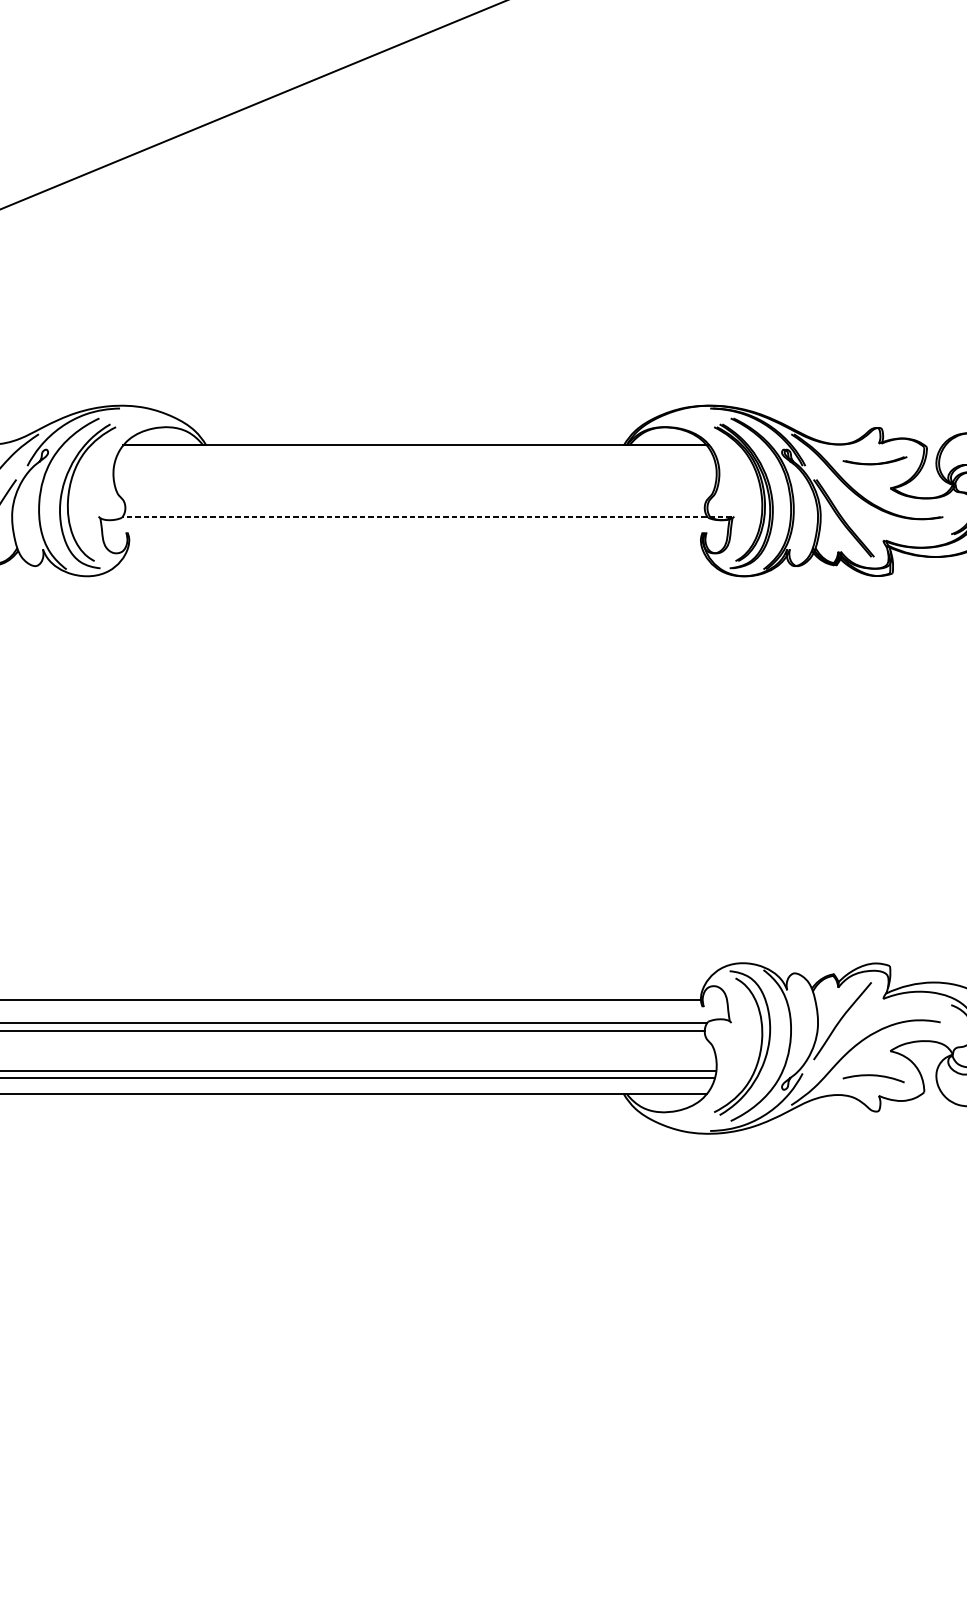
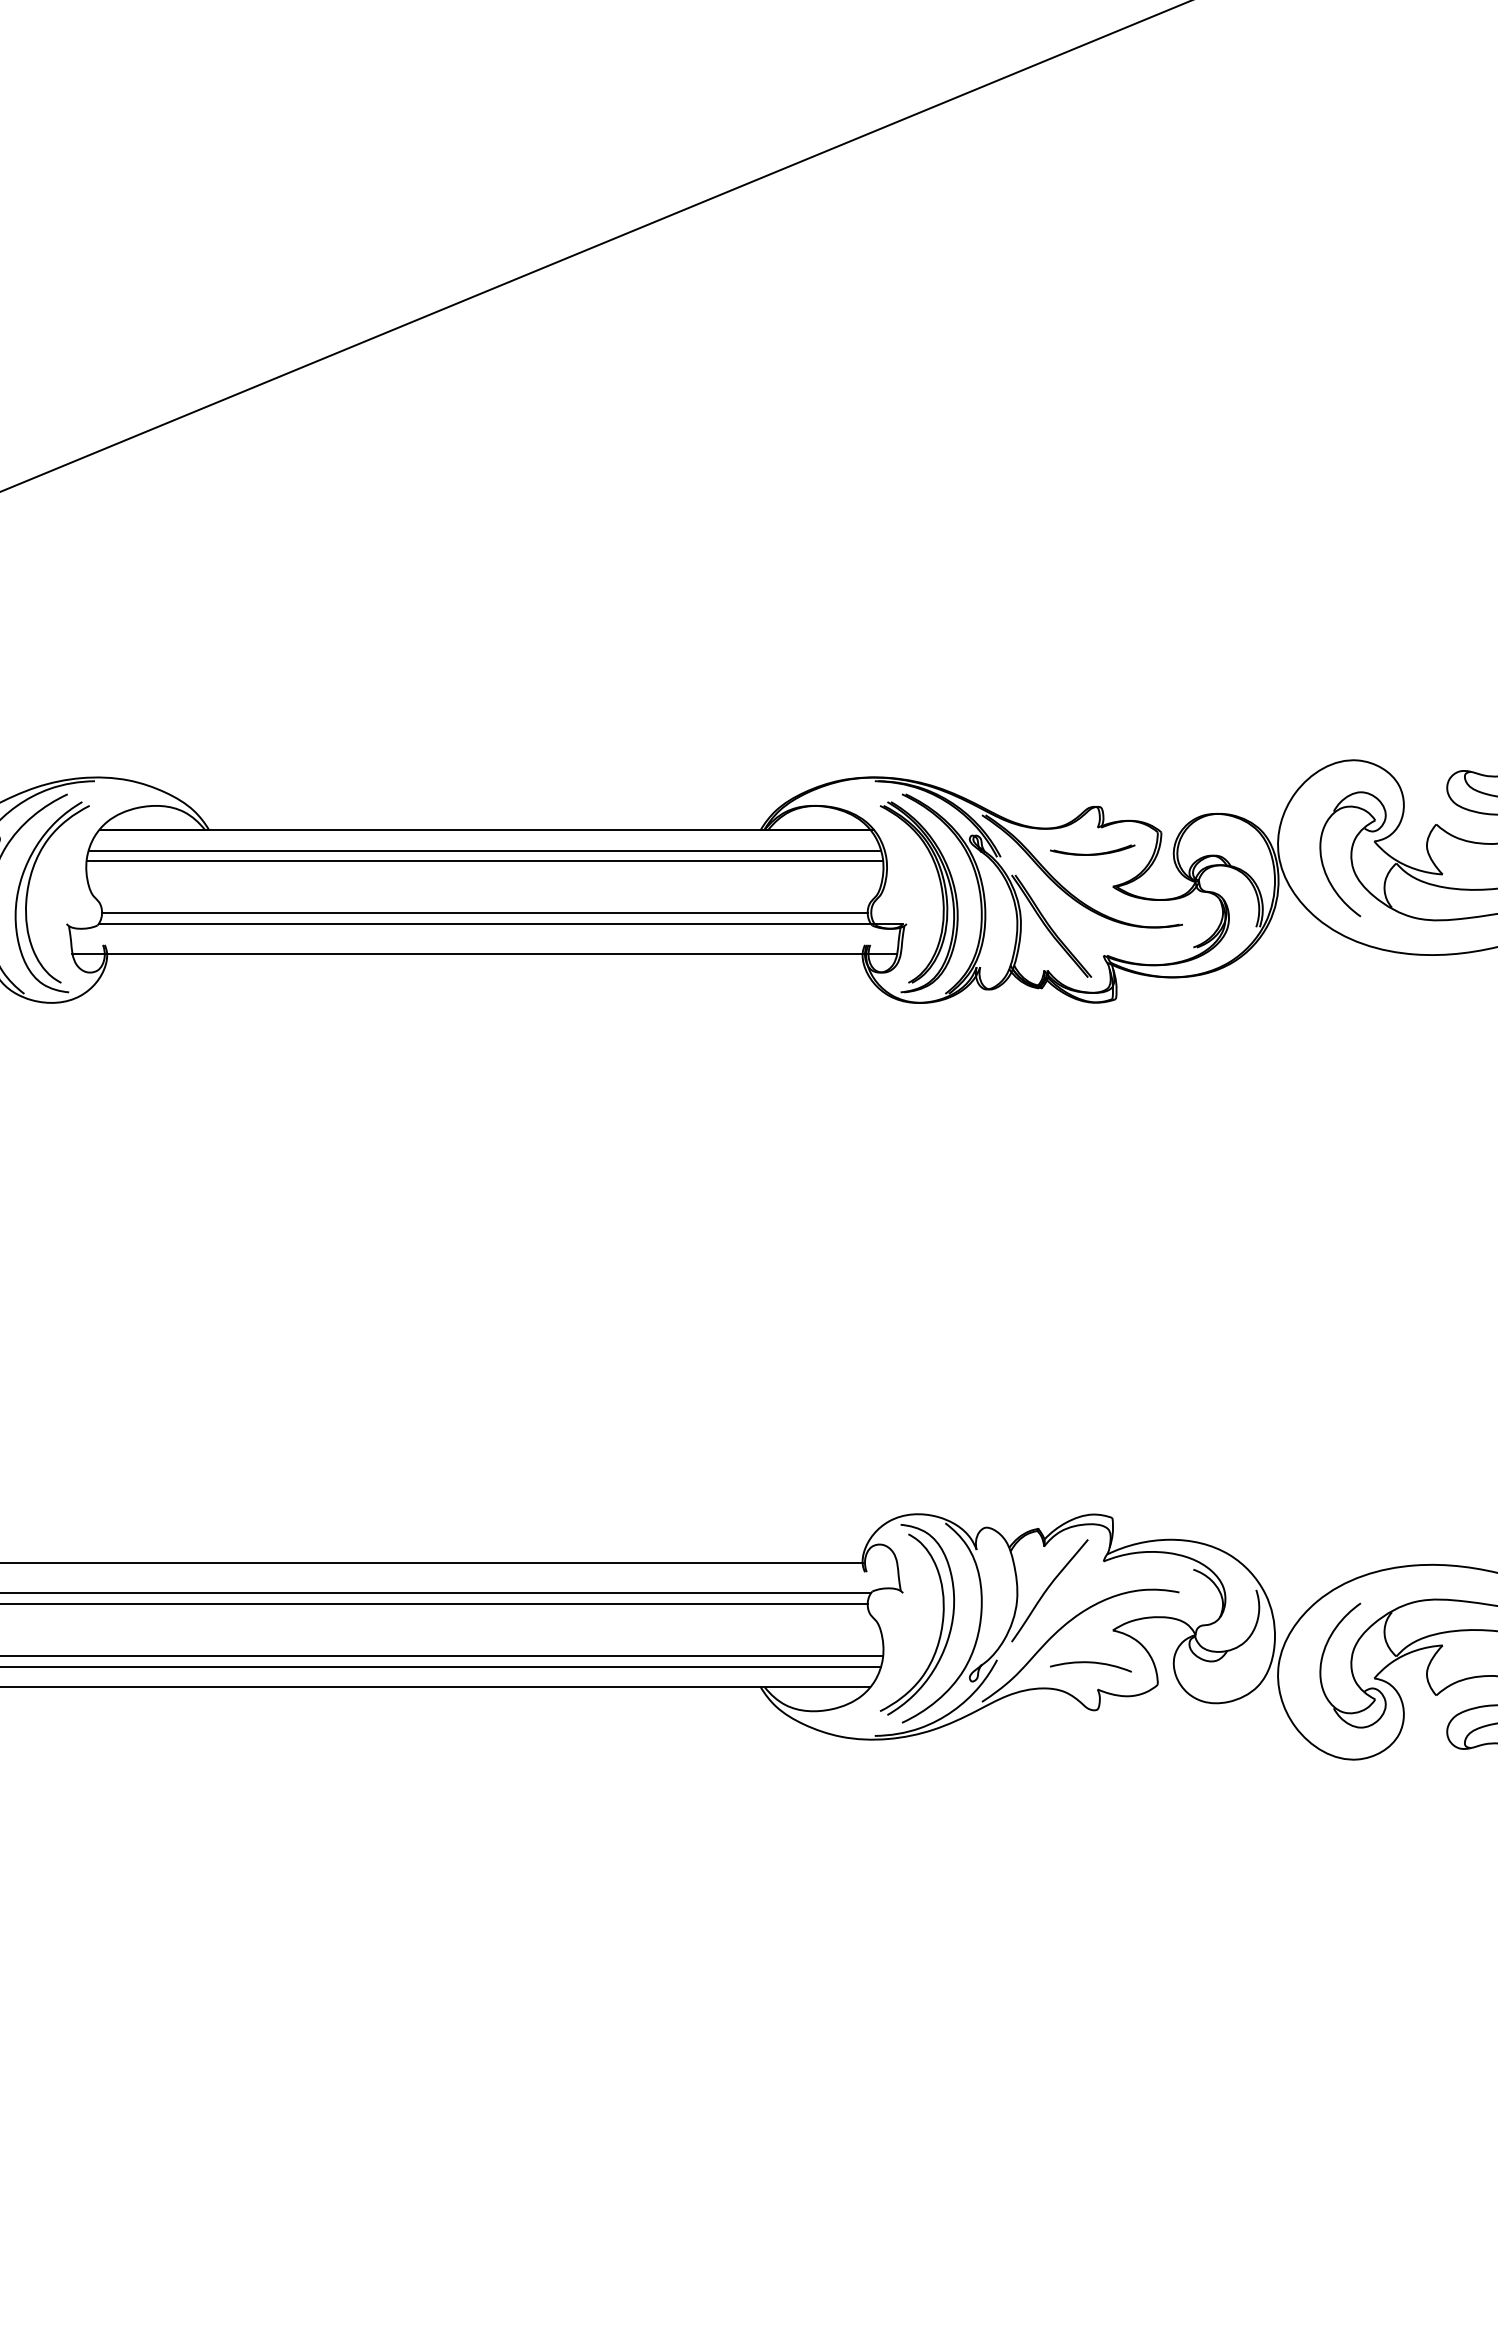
line: (414, 460) -> (484, 850), added
line: (414, 469) -> (484, 861), added
line: (414, 508) -> (484, 913), added
line: (426, 516) -> (500, 923), dashed -> solid
line: (414, 538) -> (484, 953), added

